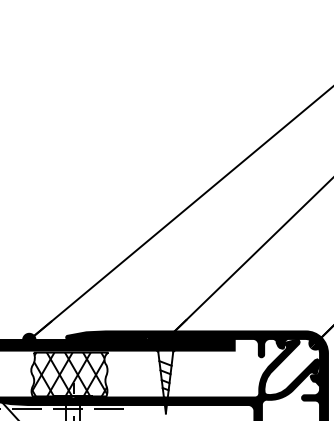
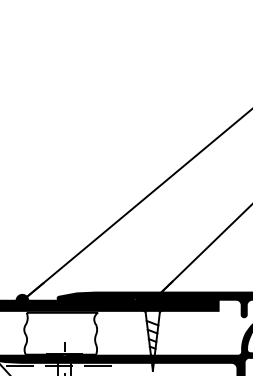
hatch: (69, 374) -> (60, 333), removed

